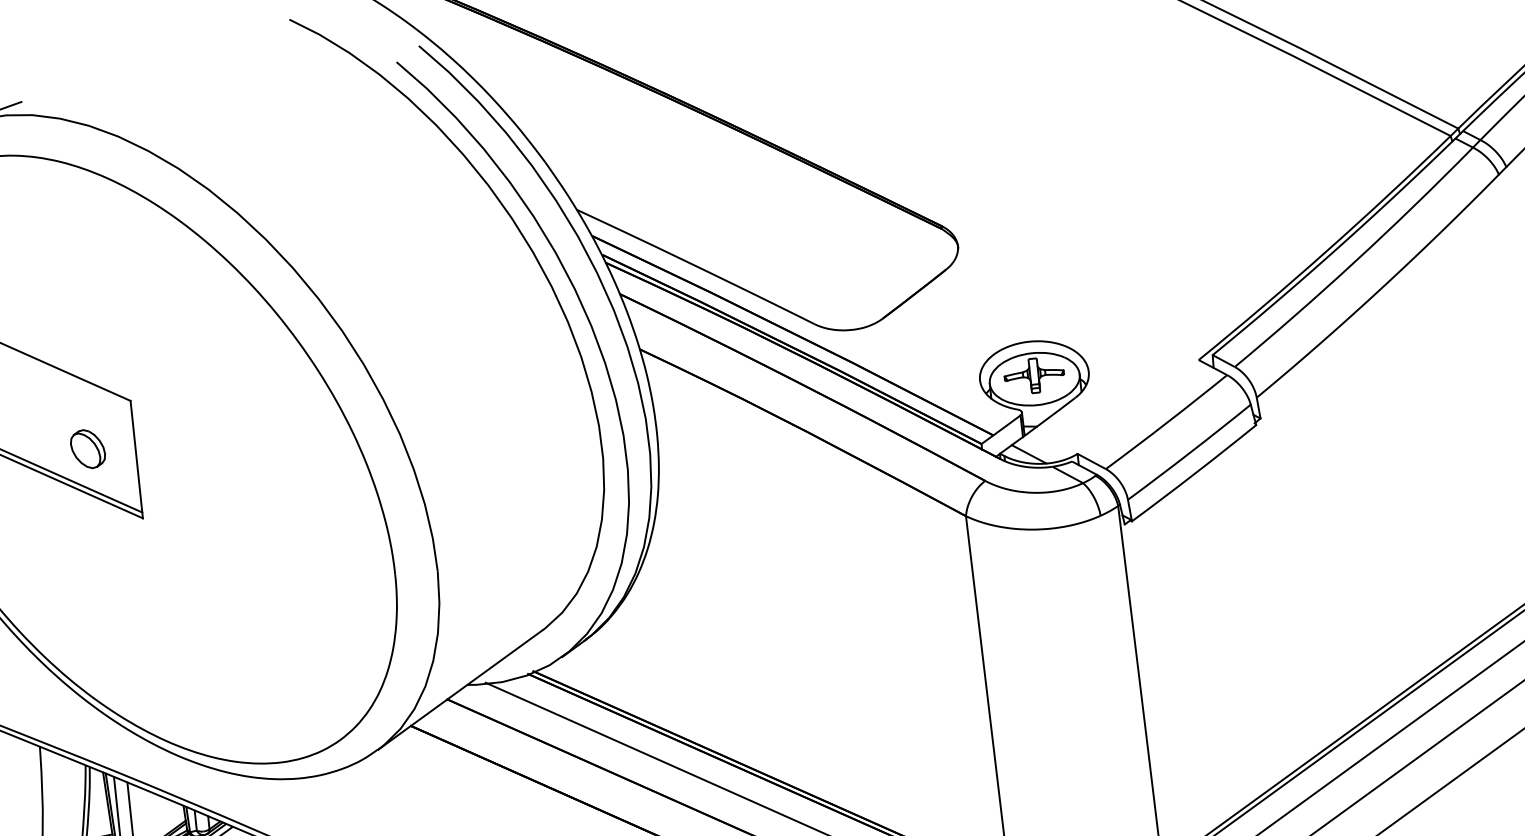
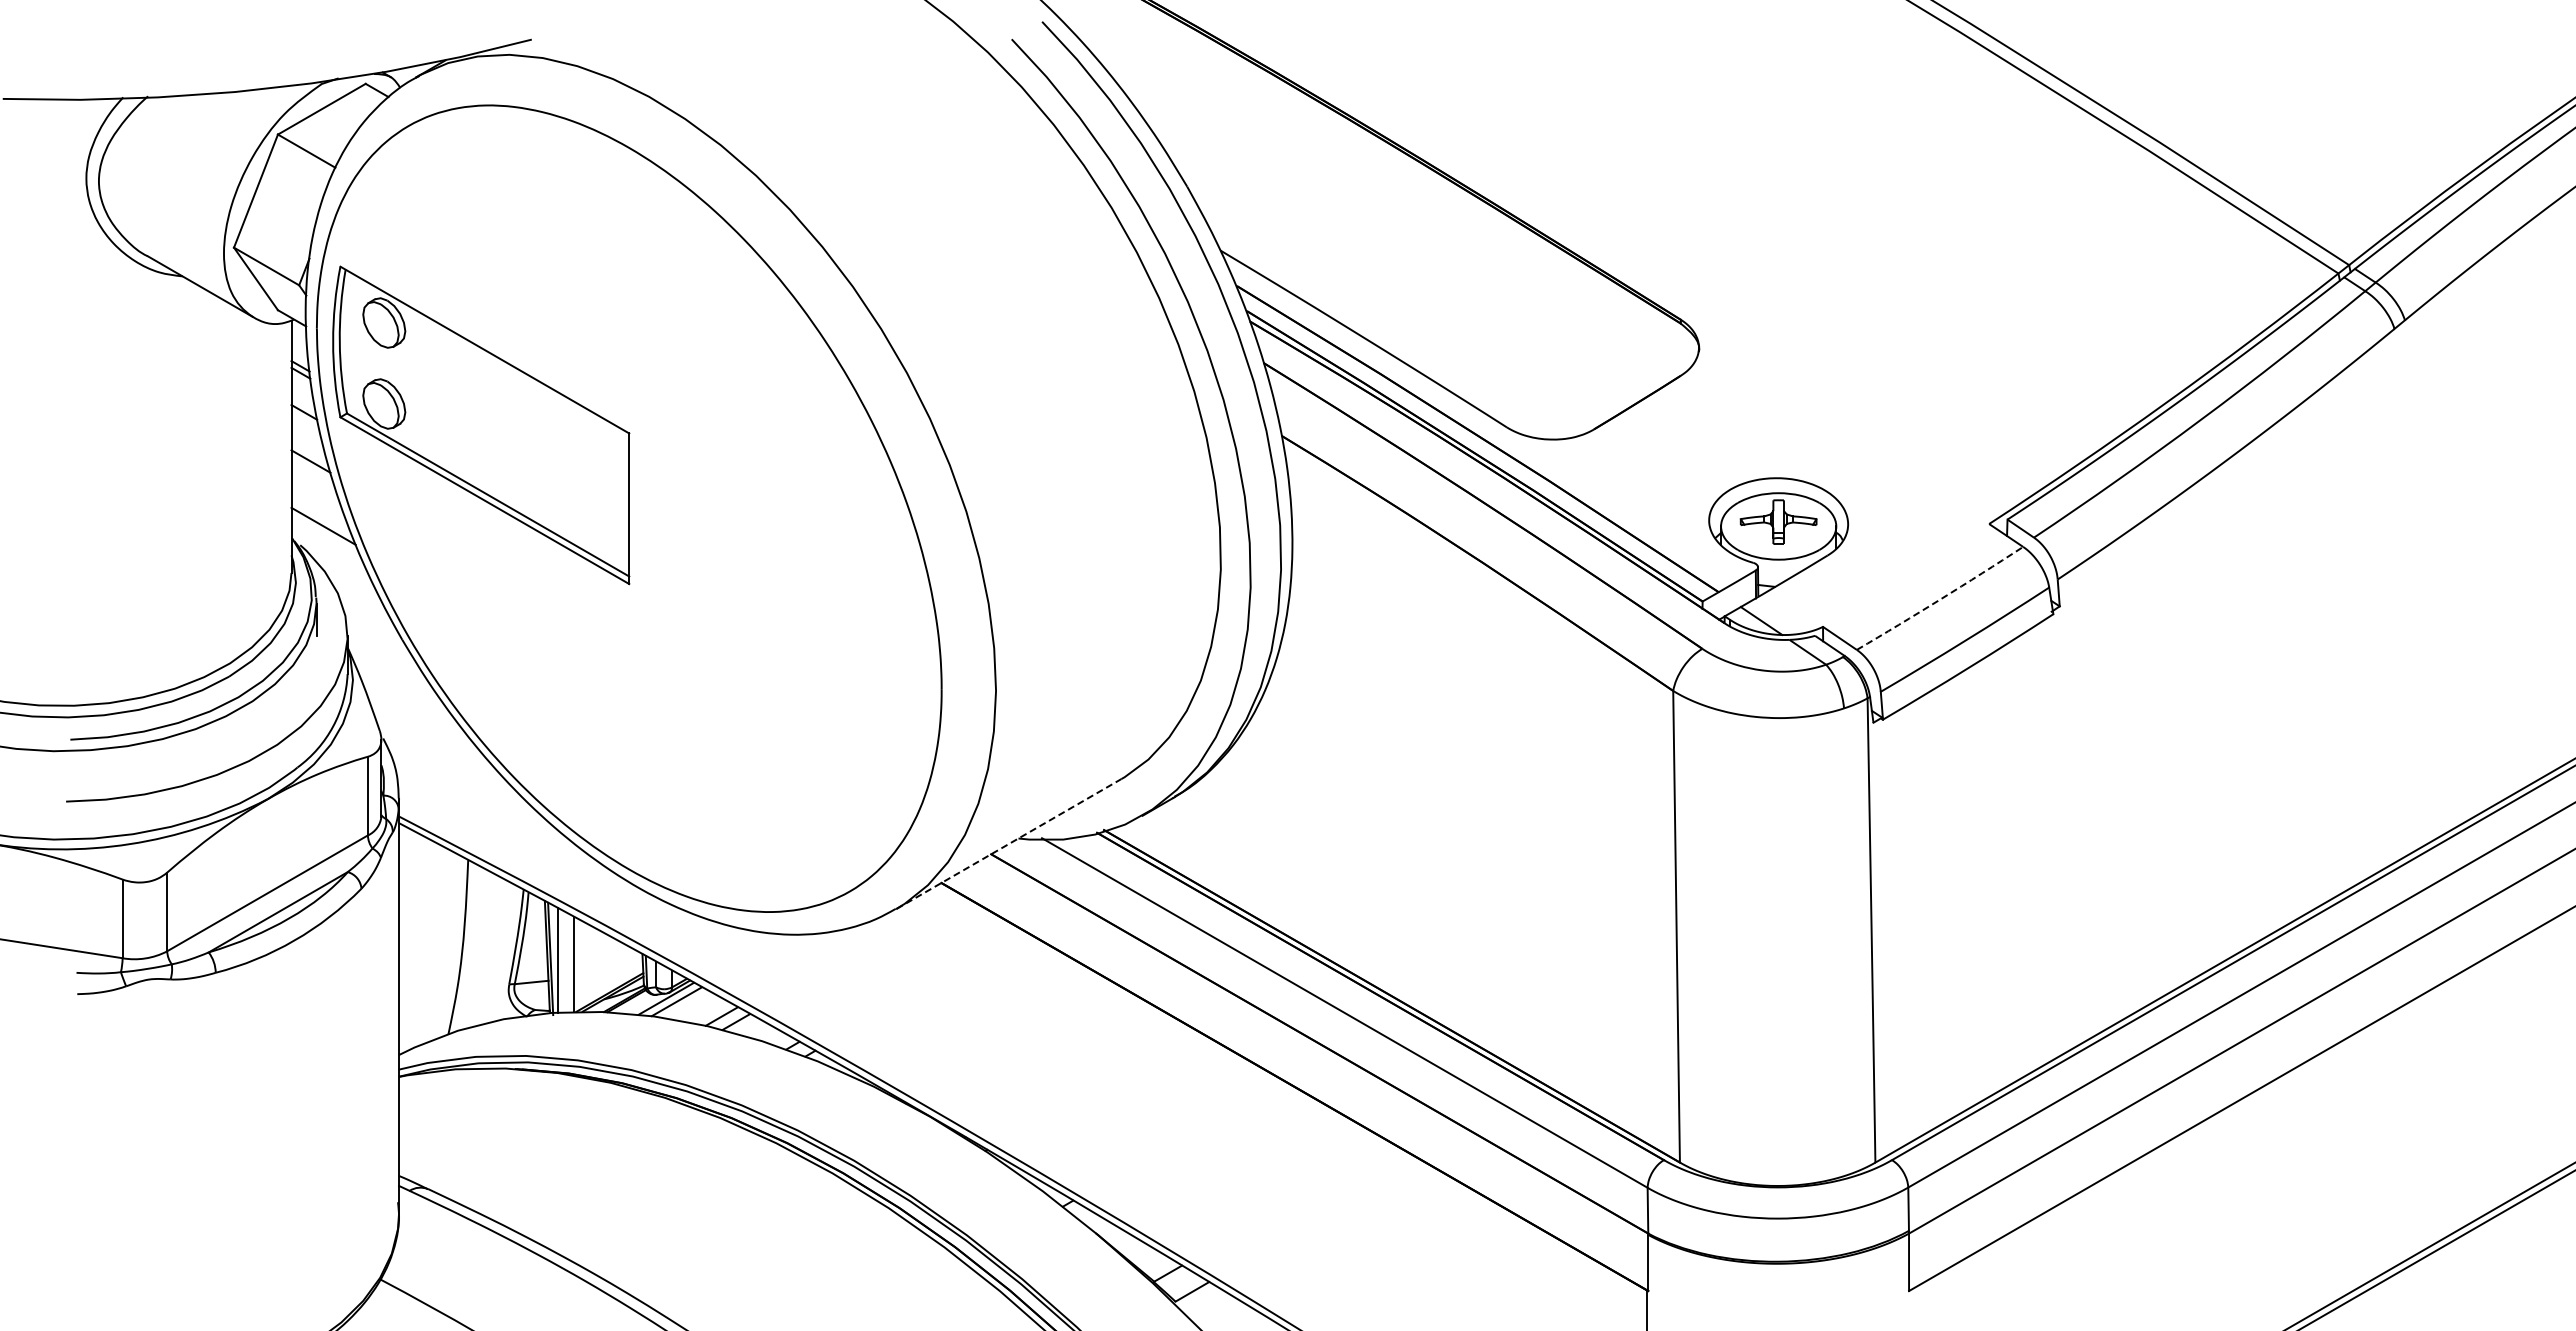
arc: (1166, 422) -> (1940, 599), solid -> dashed
part: (87, 448) -> (568, 488), removed
line: (460, 689) -> (1009, 843), solid -> dashed

